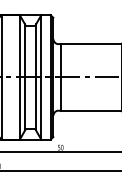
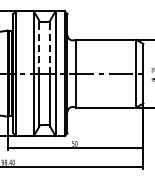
line: (25, 50) -> (39, 46), solid -> dashed
line: (36, 50) -> (50, 46), solid -> dashed

